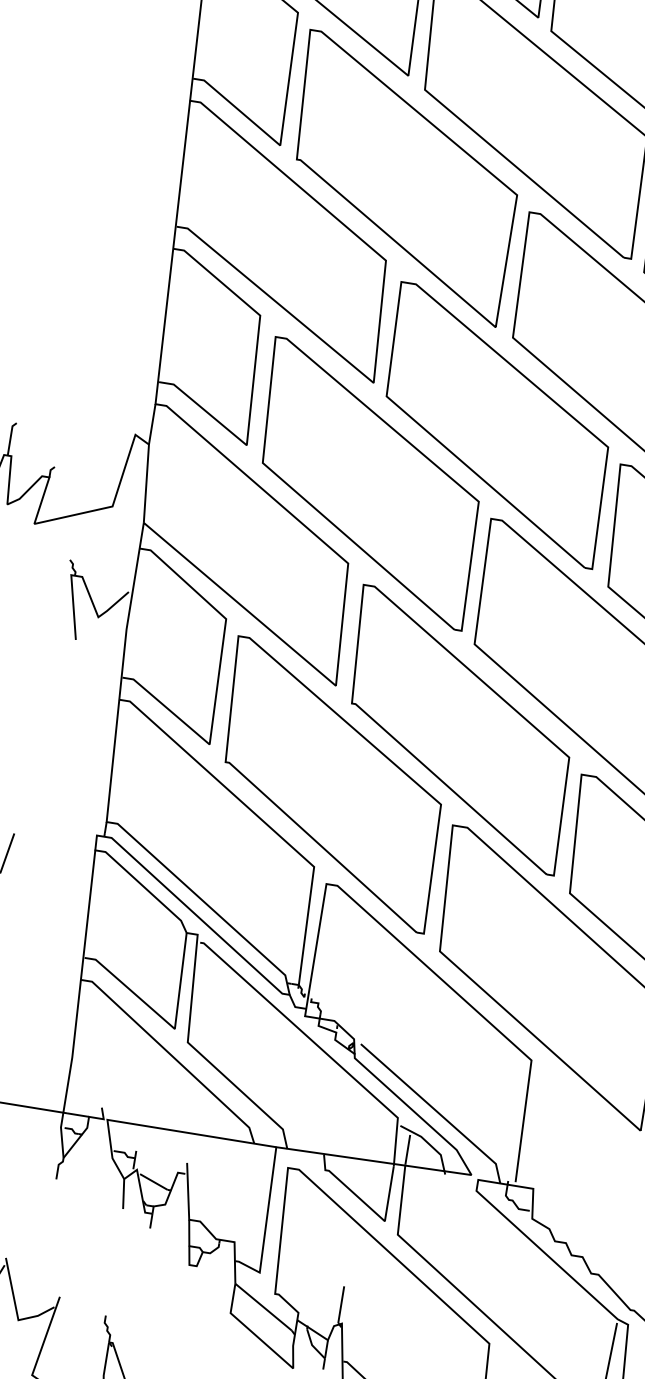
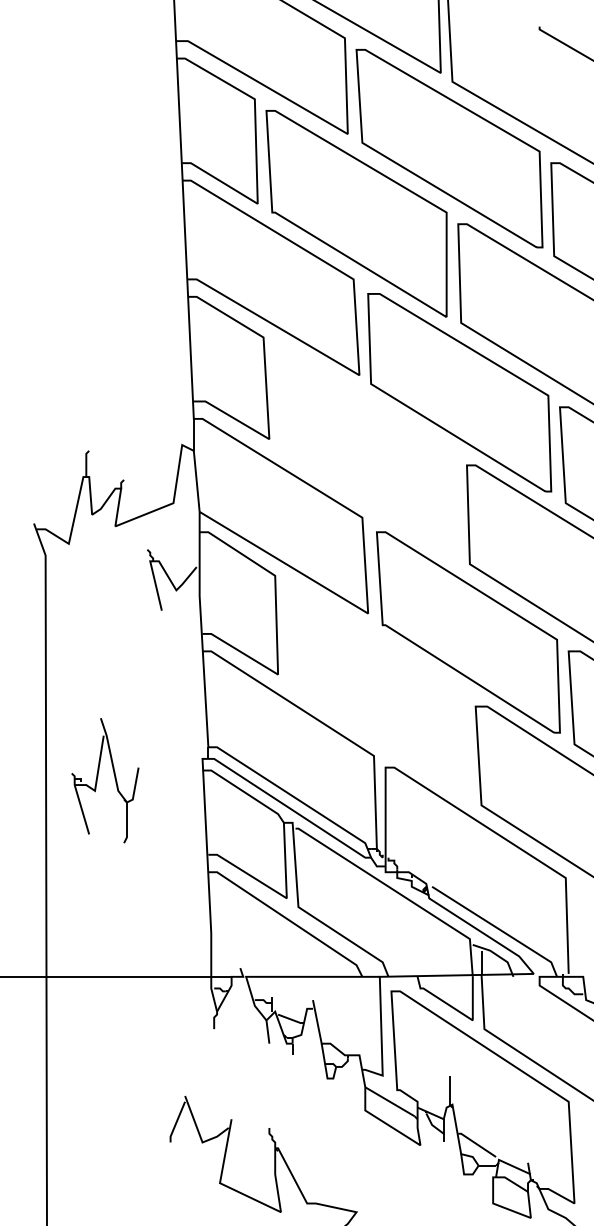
part: (369, 483) -> (368, 453), removed
part: (330, 784) -> (376, 690), removed

